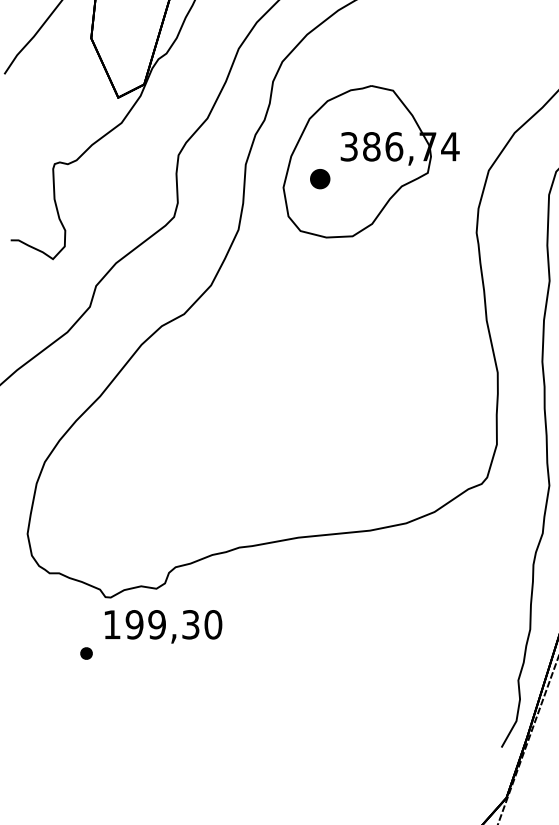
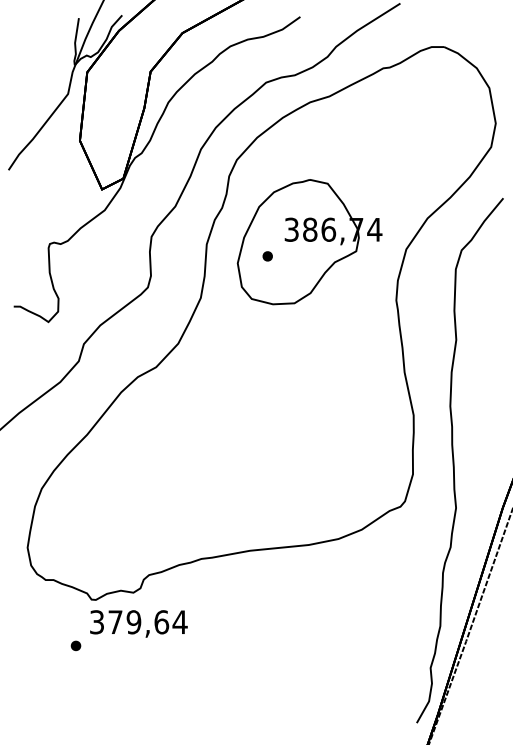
part: (319, 179) -> (267, 256), size x0.62
text: (162, 625) -> (138, 622), 199,30 -> 379,64

